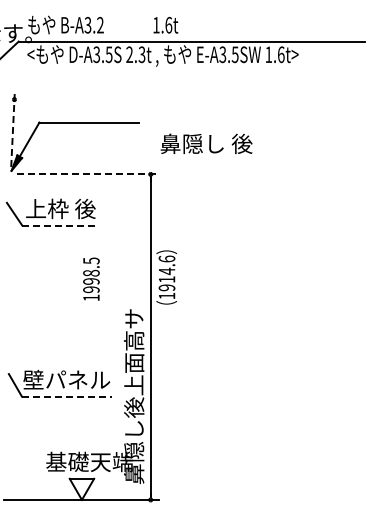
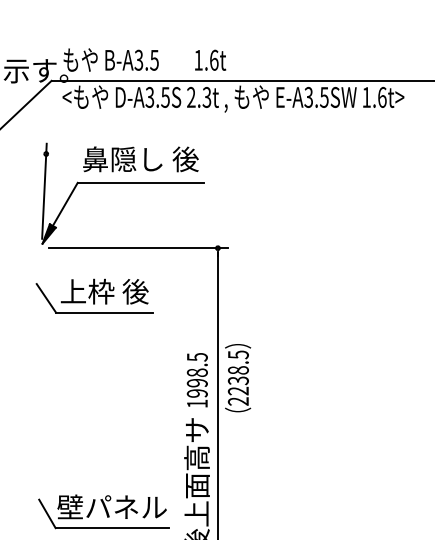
text: (100, 24) -> (154, 59), B-A3.2 -> B-A3.5
text: (165, 24) -> (210, 59), moved
line: (13, 129) -> (45, 191), dashed -> solid
text: (206, 143) -> (140, 158), moved
line: (88, 174) -> (139, 248), dashed -> solid
line: (60, 225) -> (104, 312), dashed -> solid
text: (166, 277) -> (237, 378), 1914.6 -> 2238.5
text: (91, 278) -> (197, 379), moved
line: (67, 396) -> (113, 528), dashed -> solid

